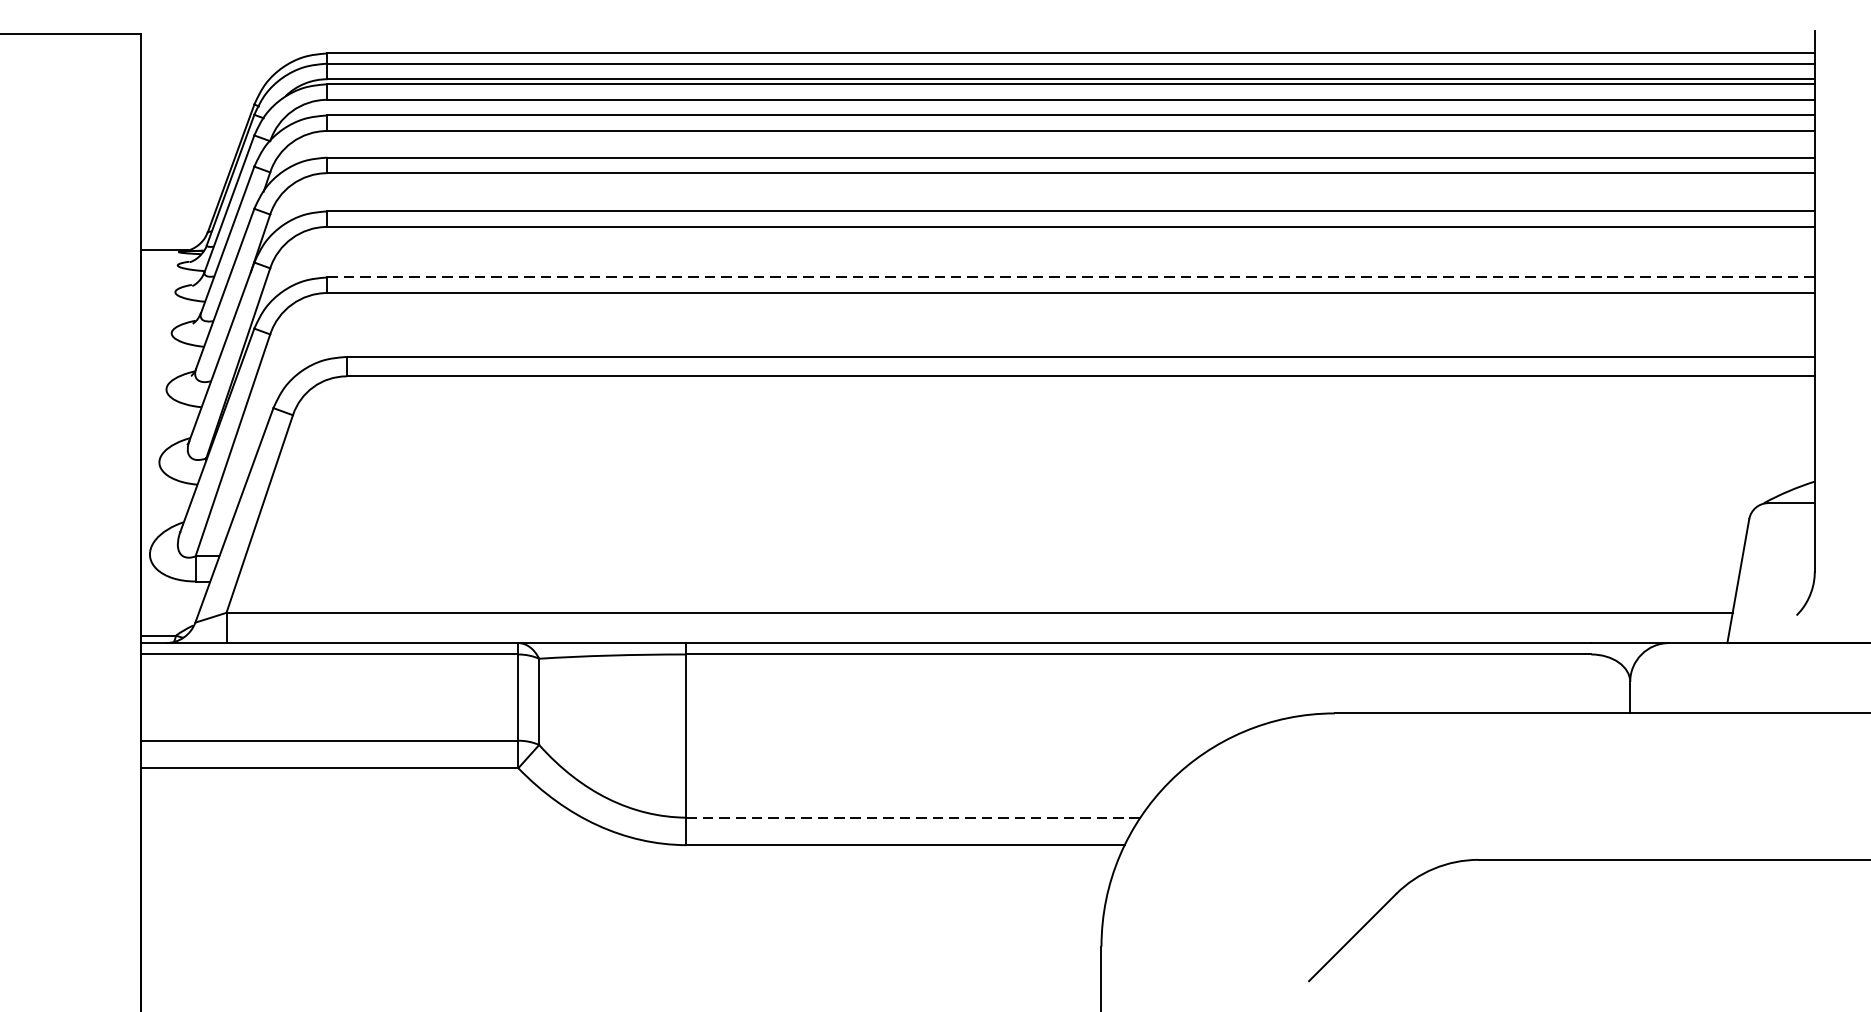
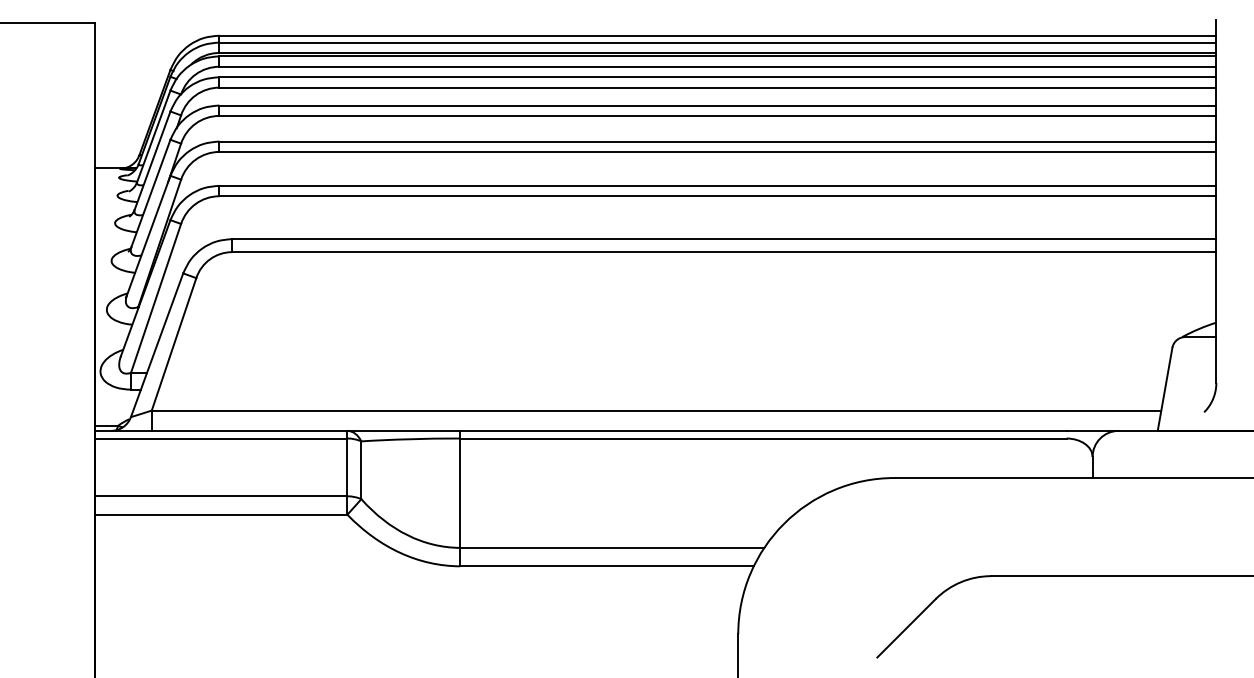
line: (1070, 276) -> (717, 185), dashed -> solid
line: (913, 817) -> (612, 547), dashed -> solid

